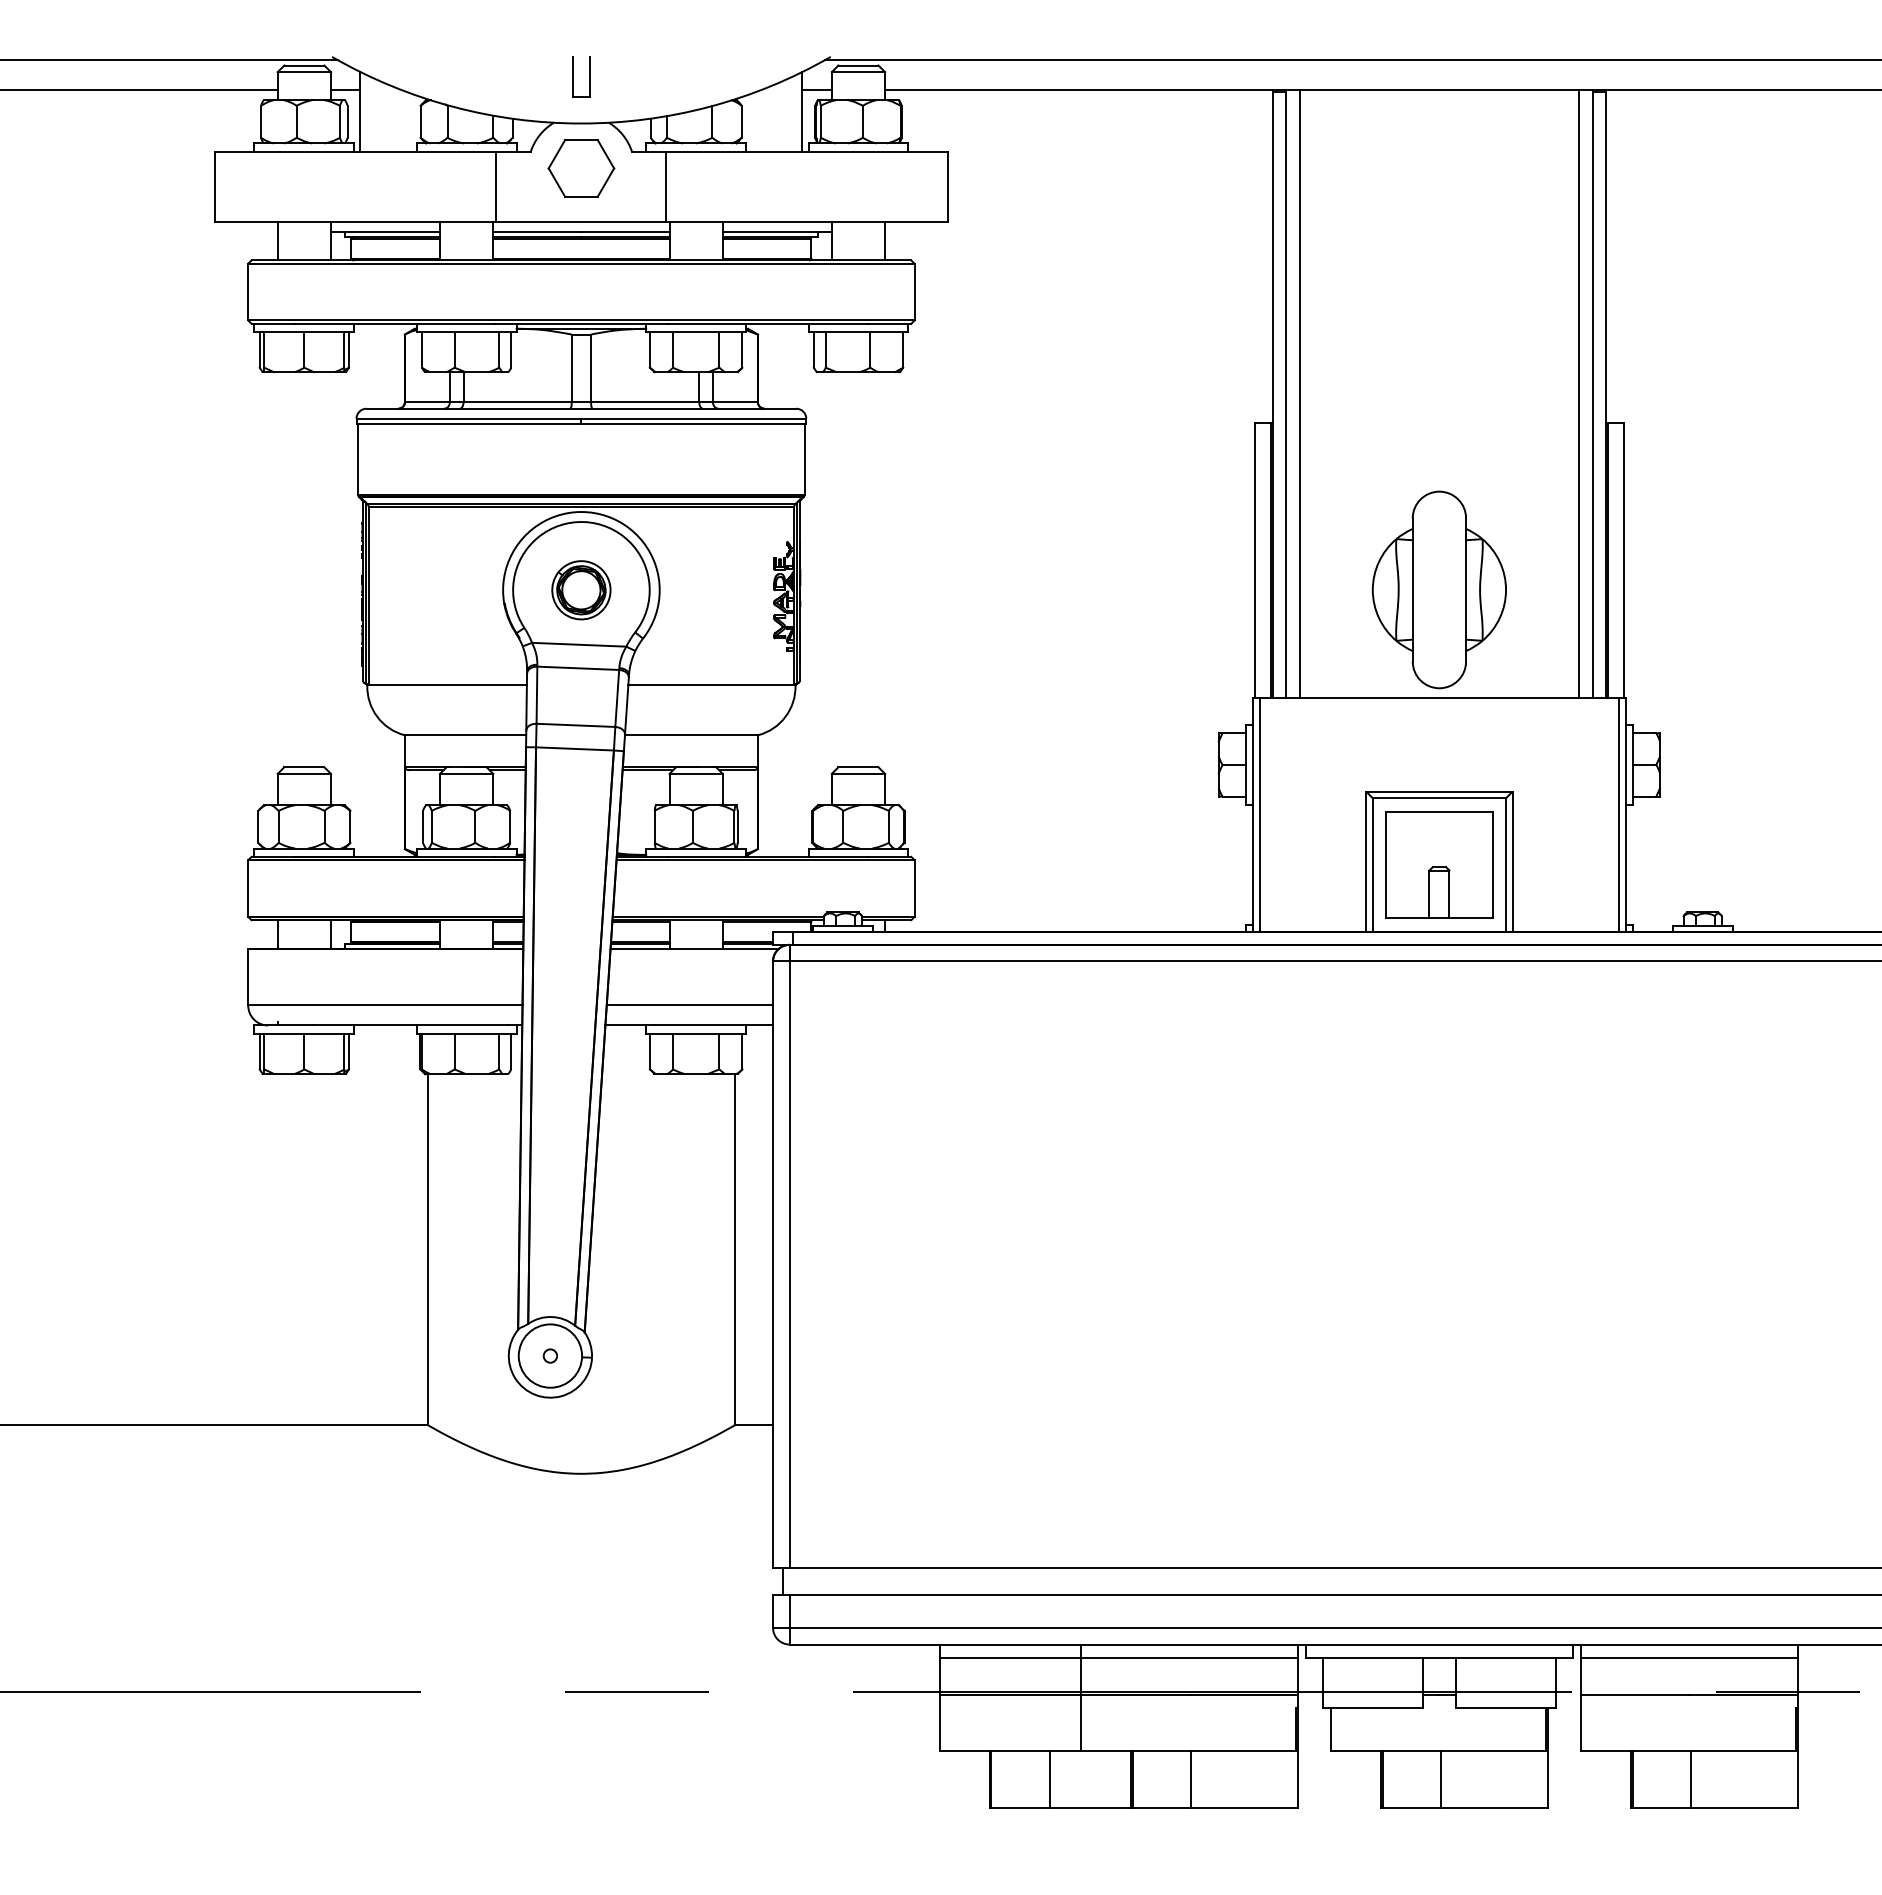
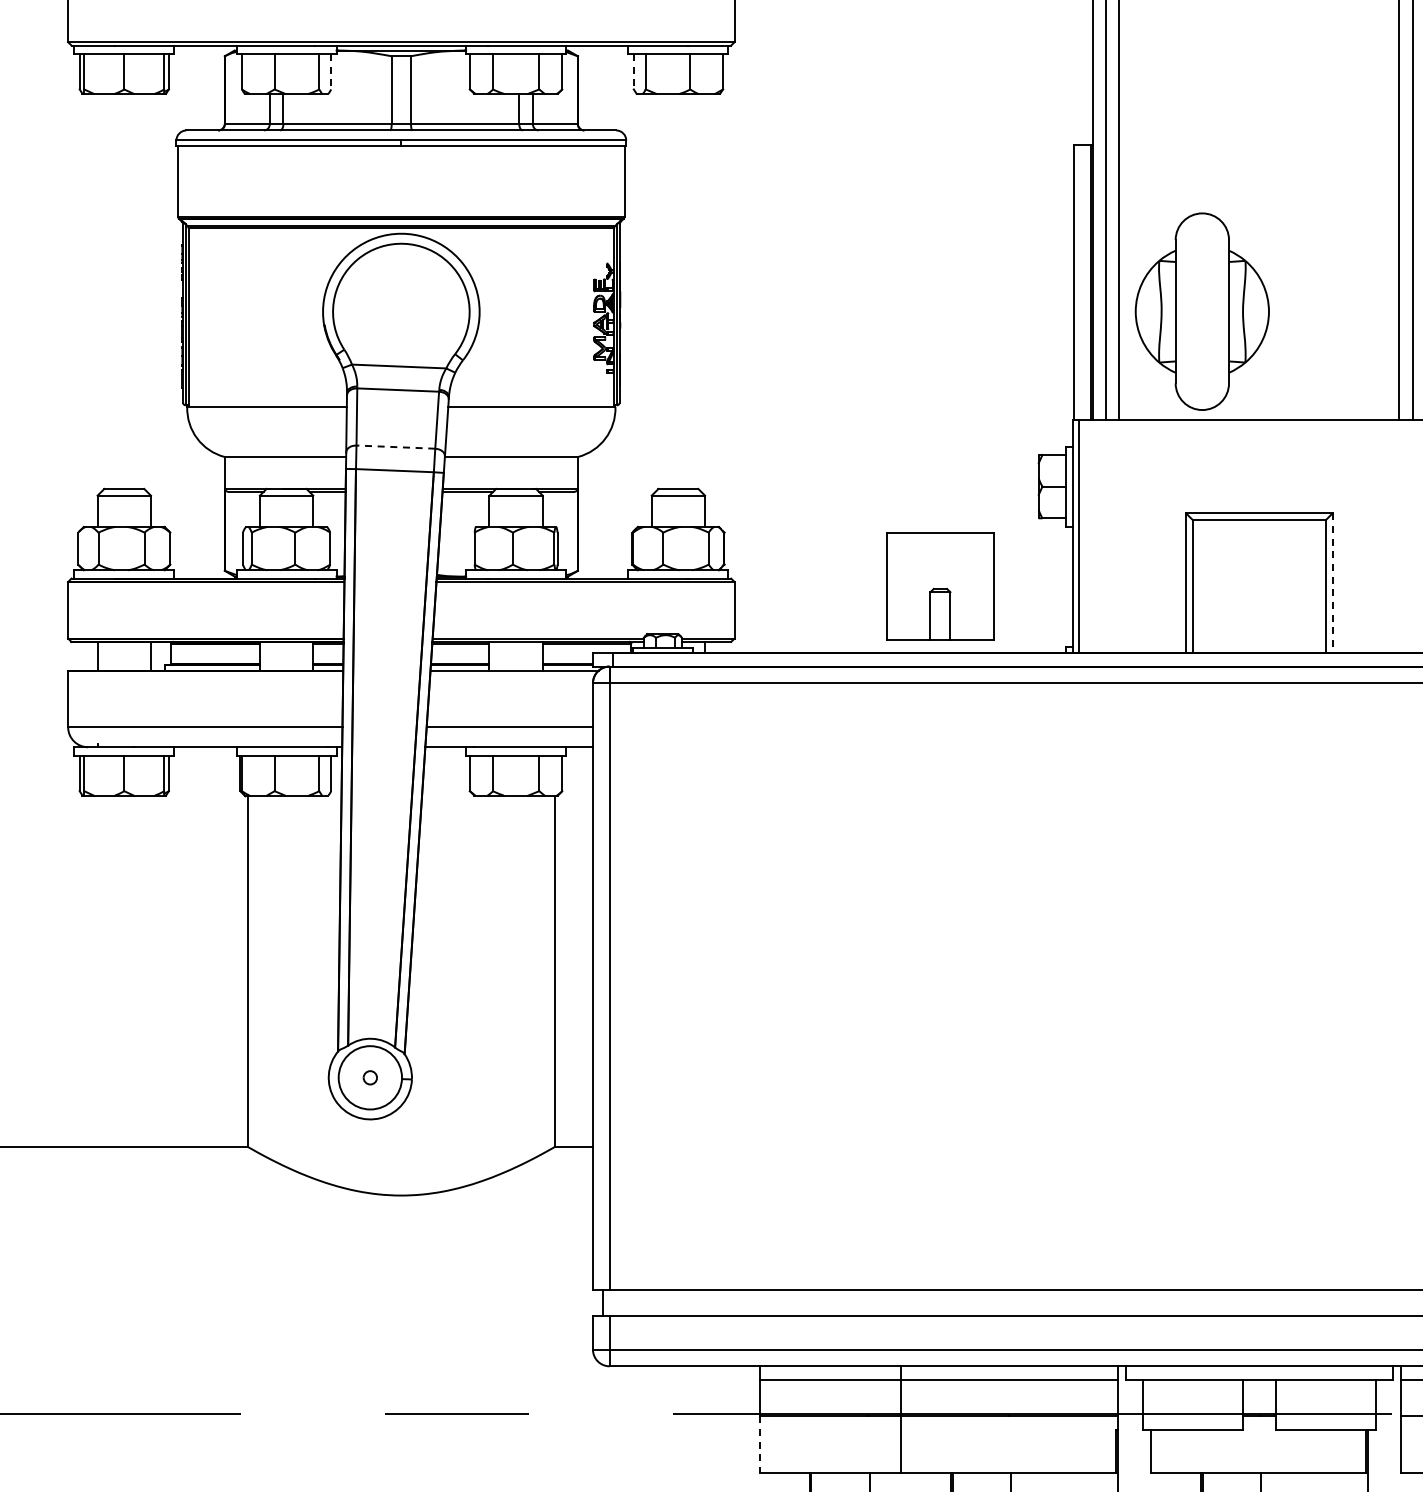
line: (511, 349) -> (331, 71), solid -> dashed
line: (813, 349) -> (633, 71), solid -> dashed
part: (1438, 589) -> (1201, 311), moved
part: (581, 590) -> (401, 312), removed
line: (575, 725) -> (395, 447), solid -> dashed
line: (1512, 861) -> (1332, 583), solid -> dashed
part: (1439, 864) -> (940, 586), moved
line: (939, 1723) -> (759, 1445), solid -> dashed

